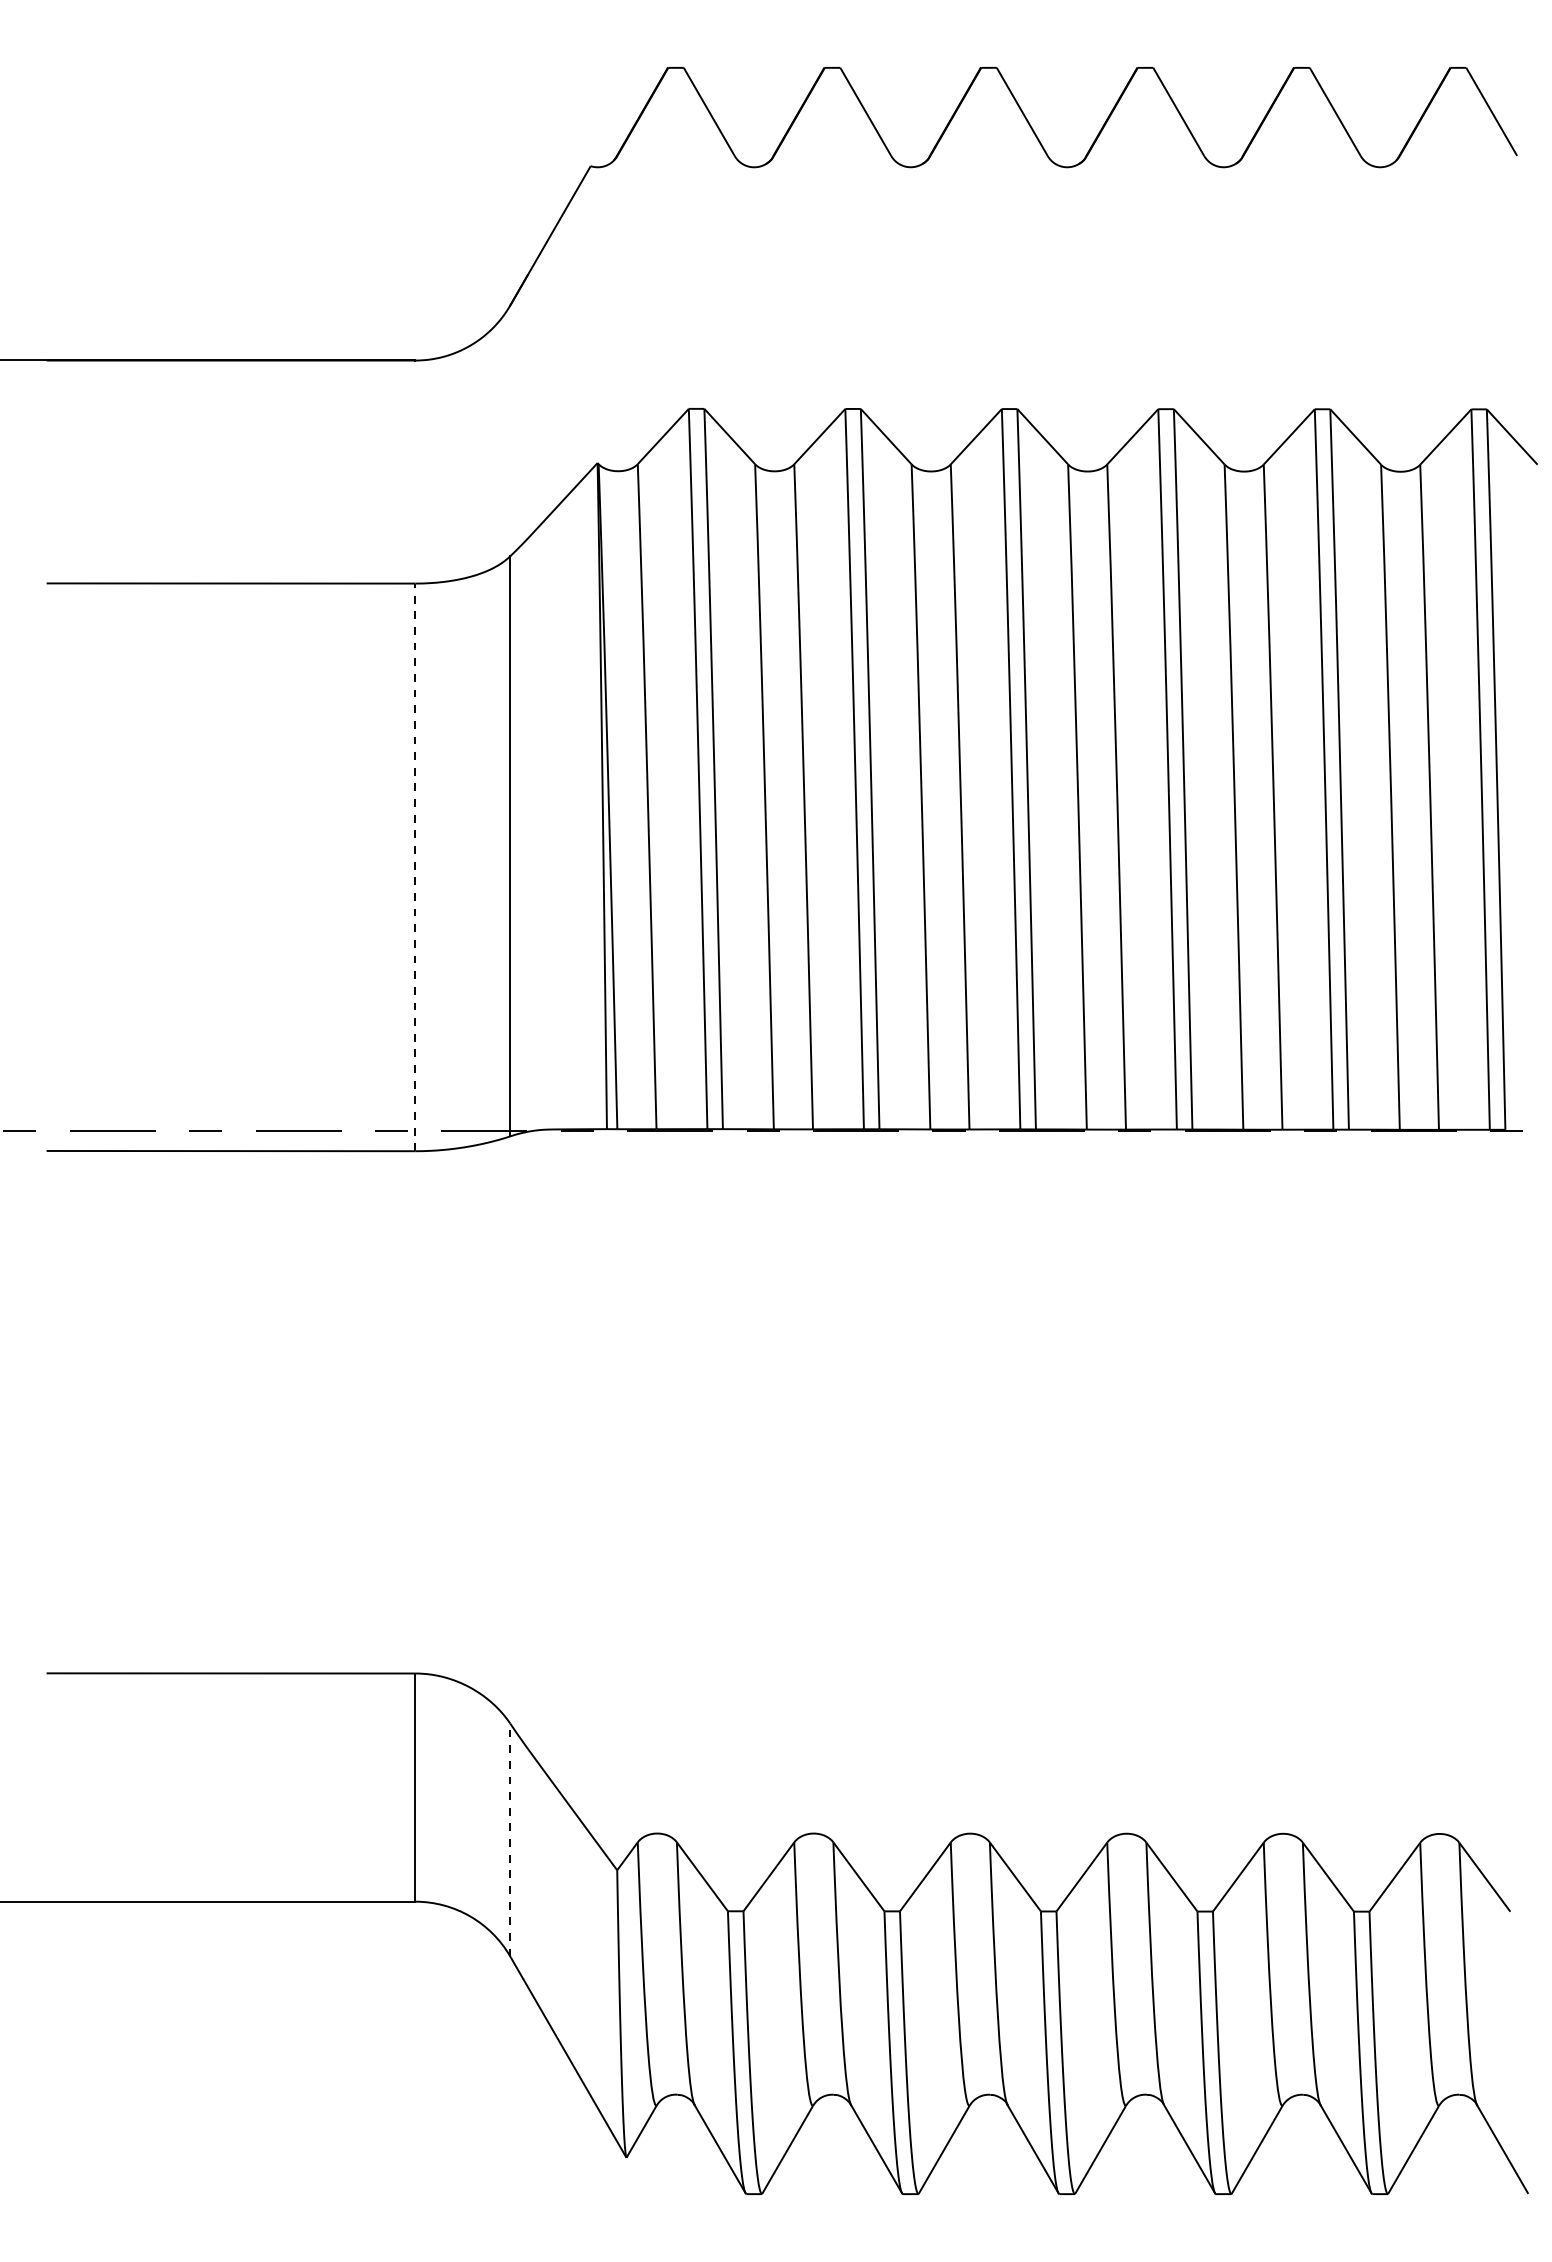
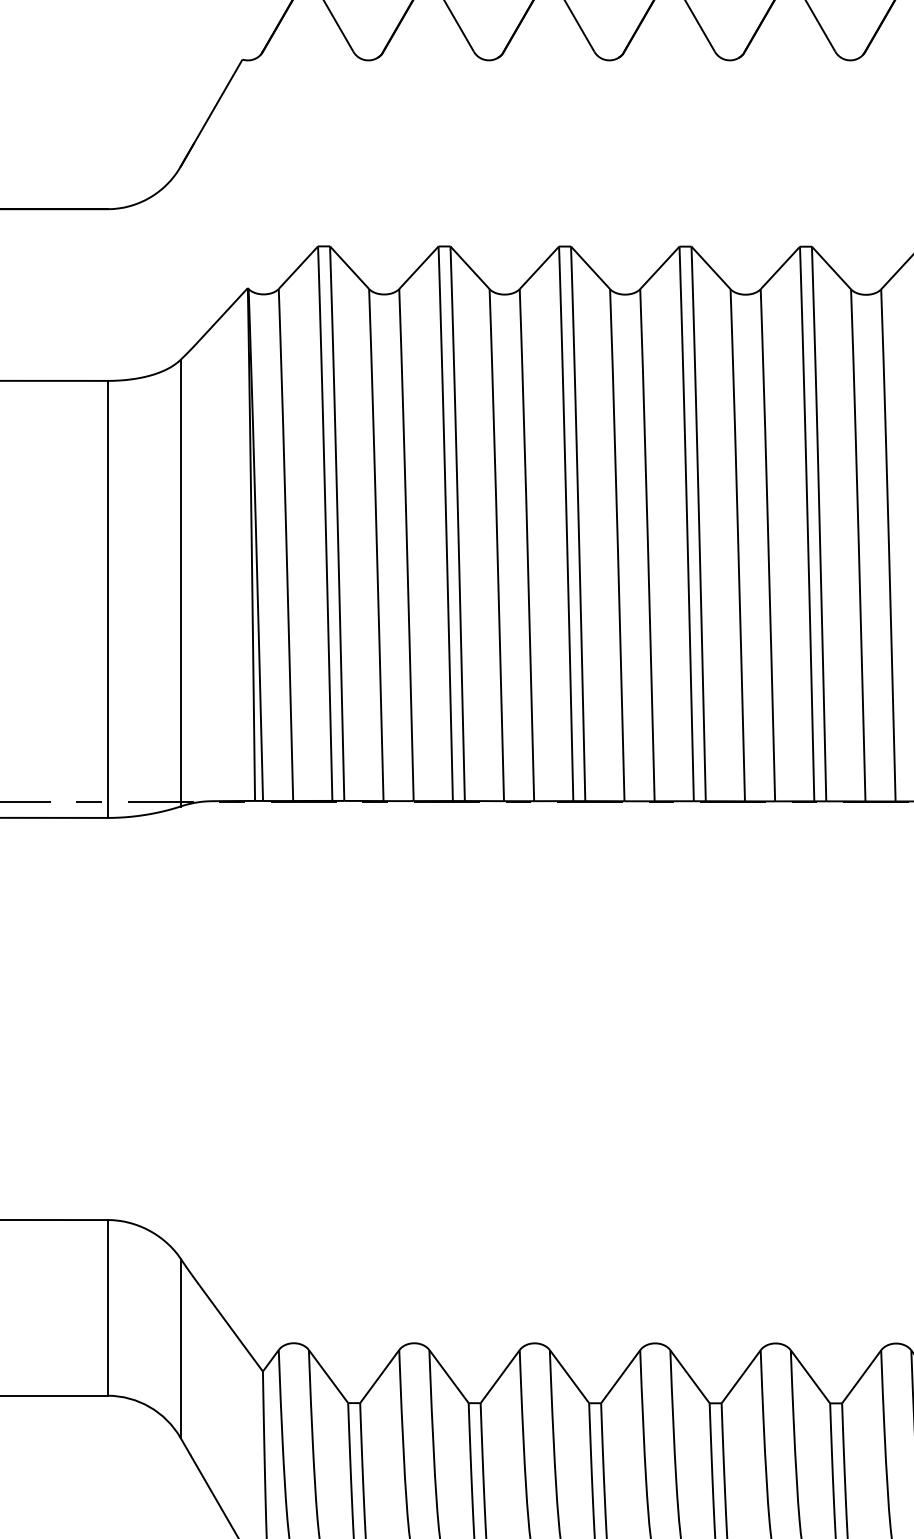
line: (415, 867) -> (107, 599), dashed -> solid
line: (510, 1839) -> (180, 1347), dashed -> solid

